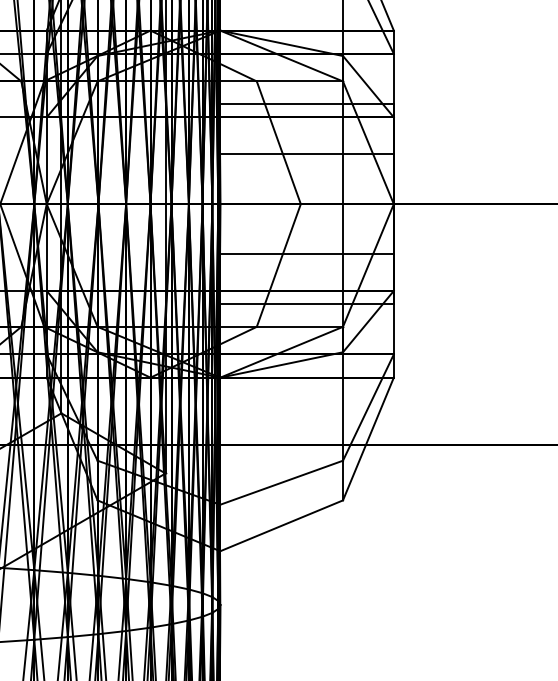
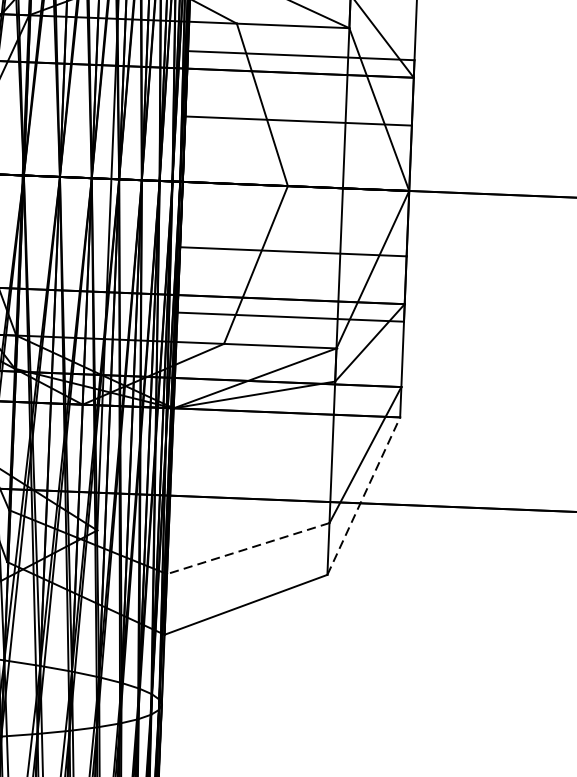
line: (368, 438) -> (363, 495), solid -> dashed
line: (281, 482) -> (248, 548), solid -> dashed

